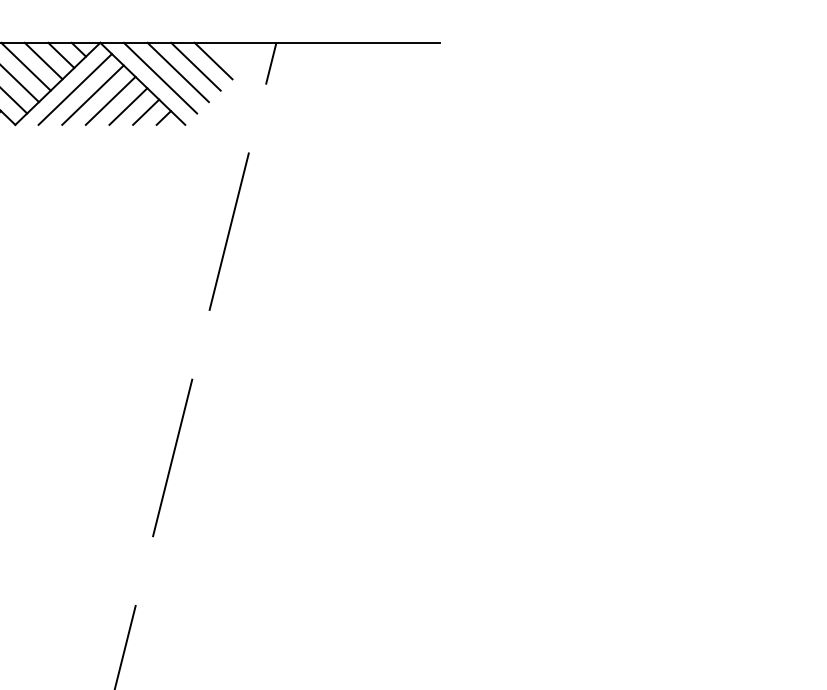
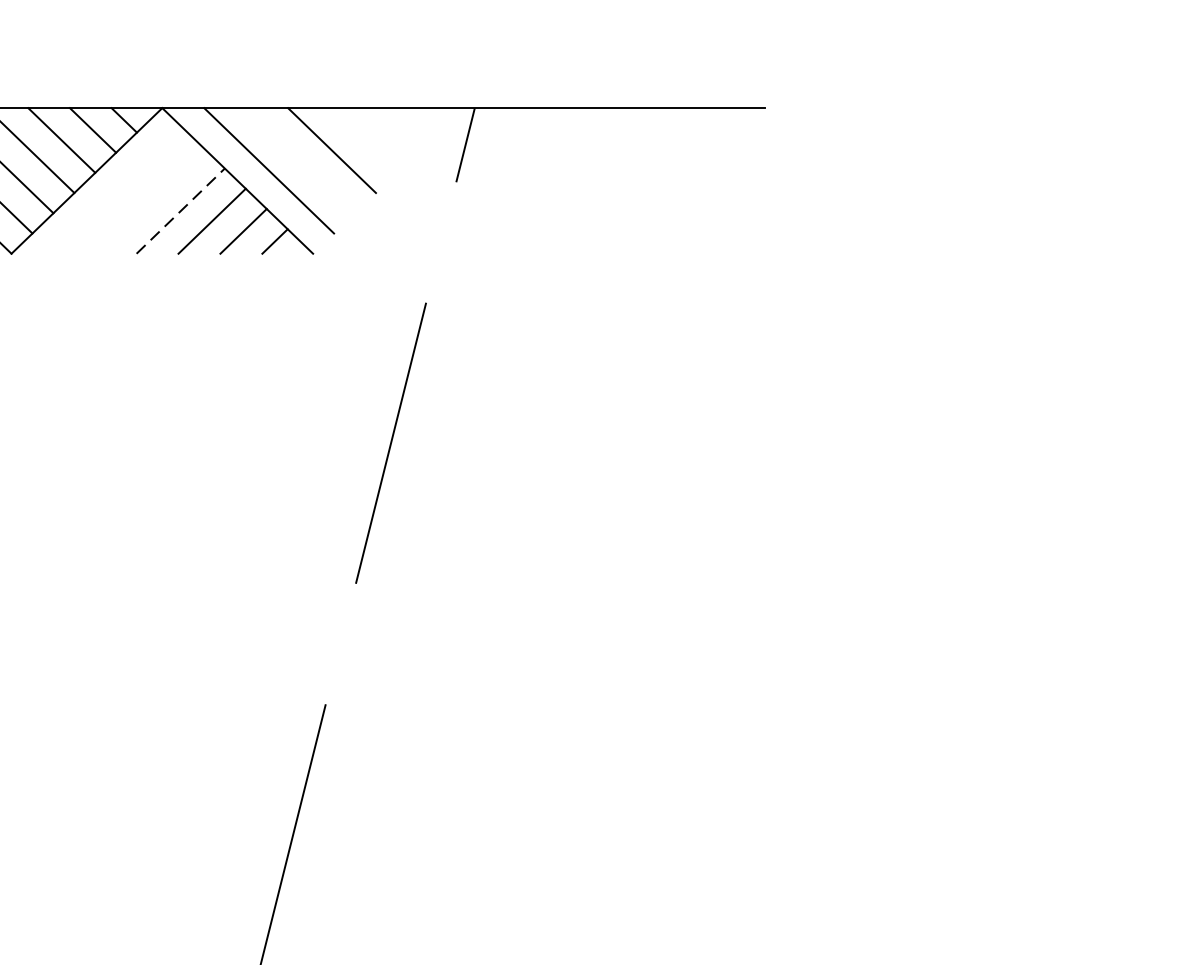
line: (213, 60) -> (363, 139), removed
line: (177, 72) -> (299, 160), removed
line: (74, 89) -> (116, 190), removed
line: (92, 94) -> (148, 199), removed
line: (110, 100) -> (180, 210), solid -> dashed

